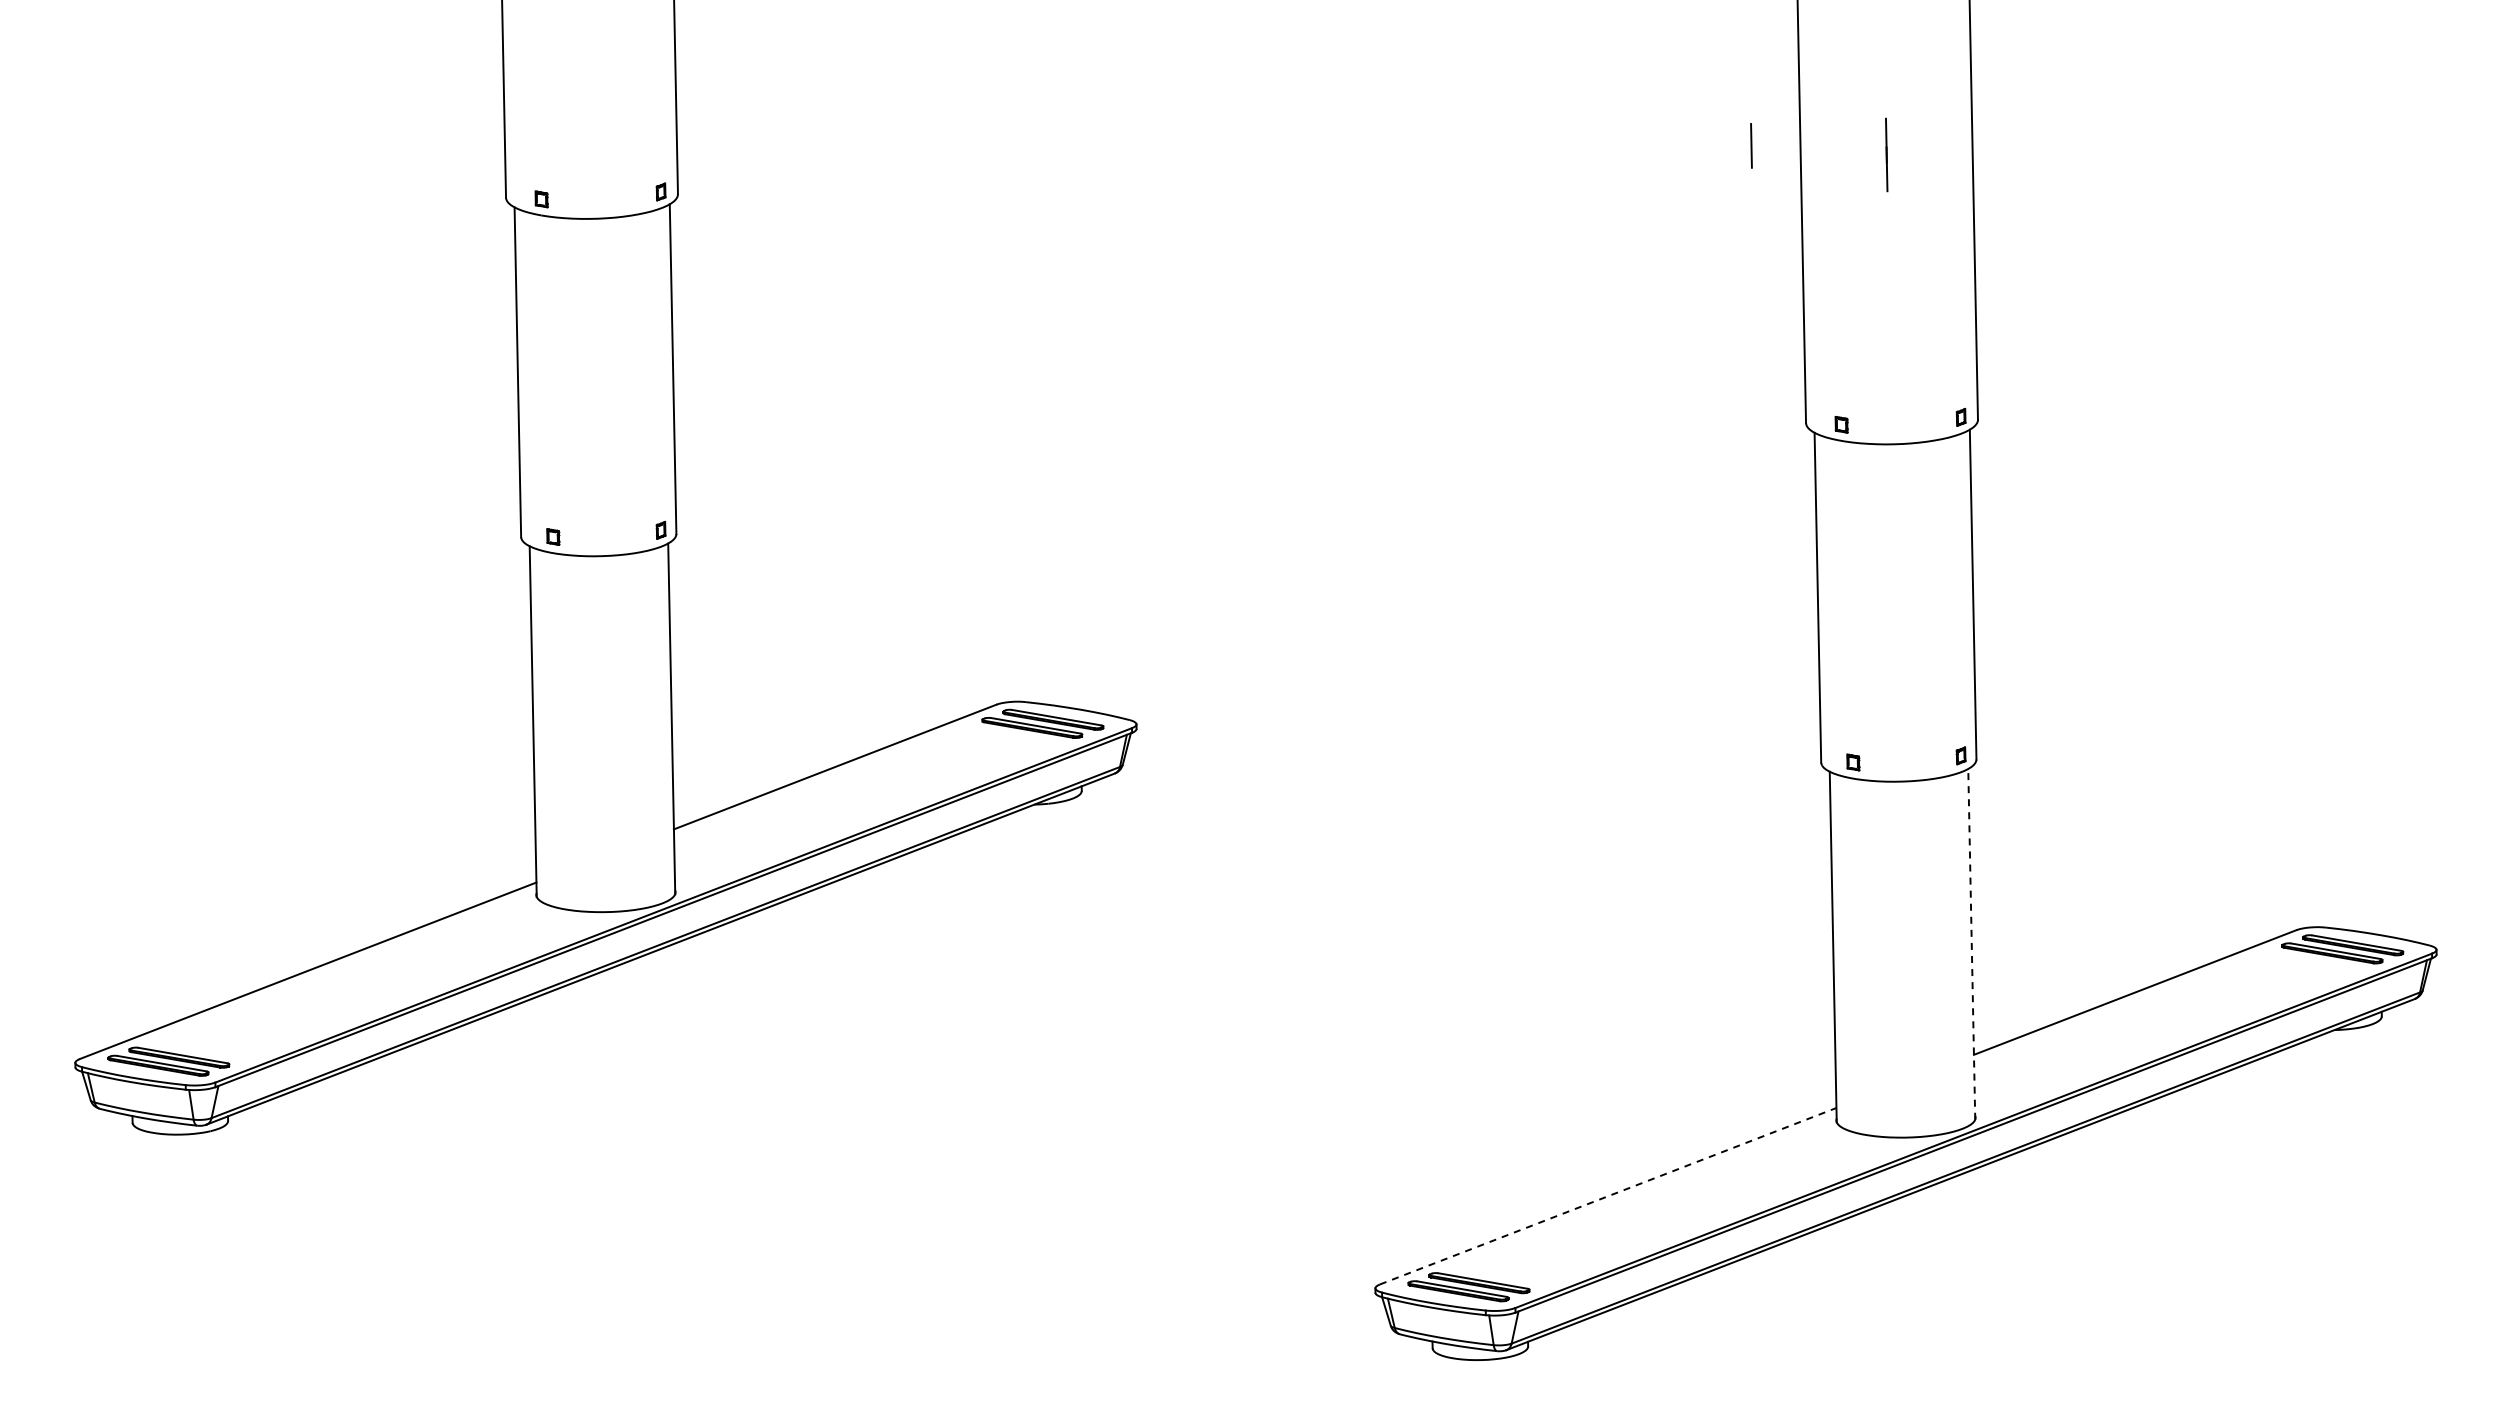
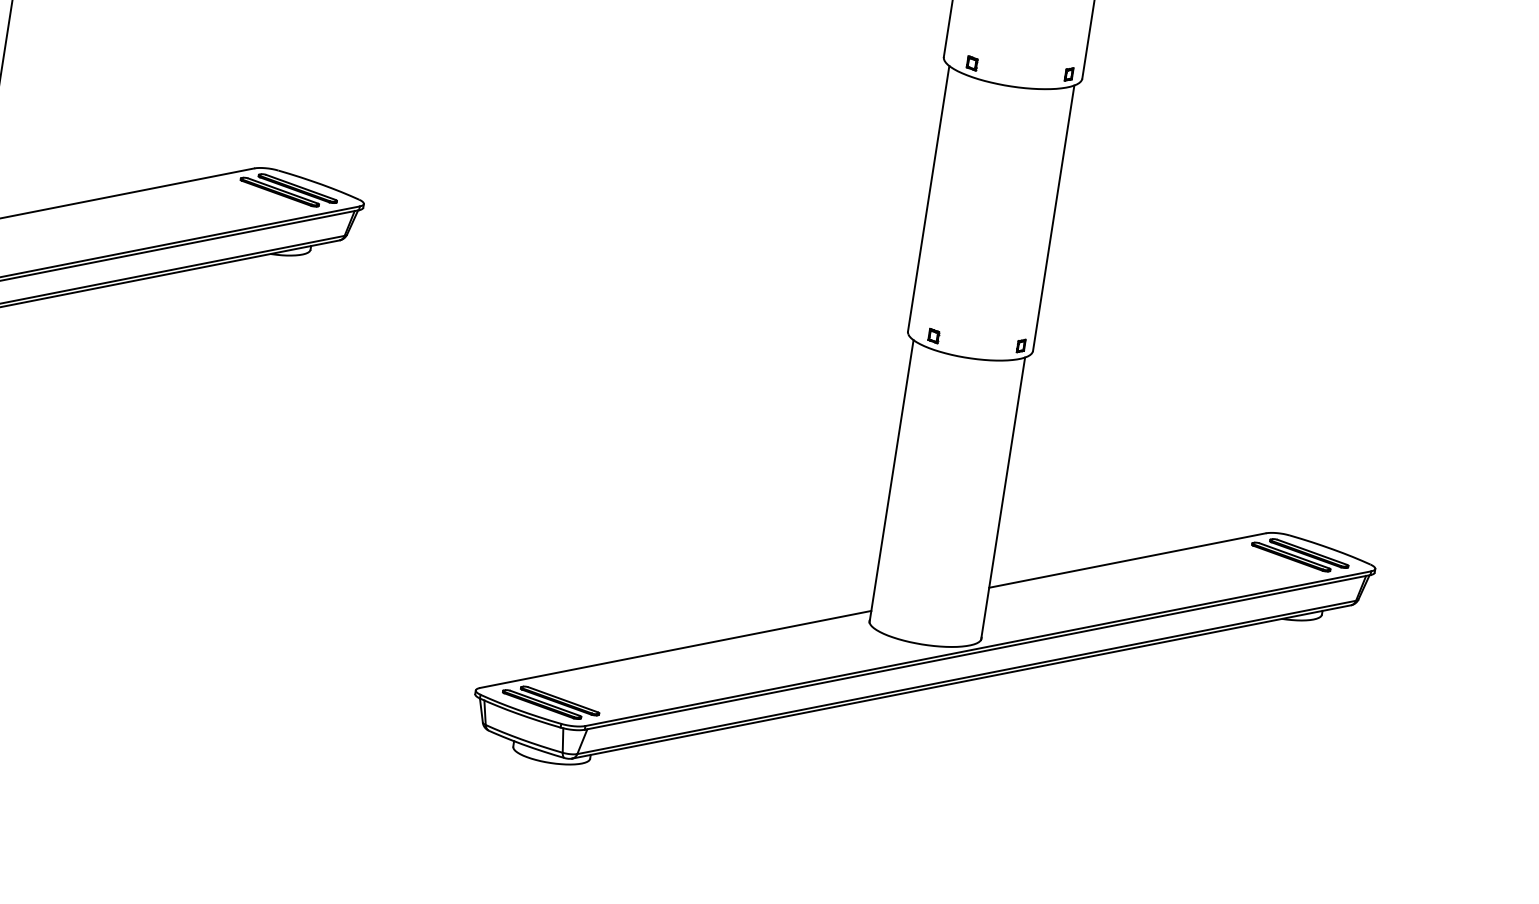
line: (1971, 943) -> (1003, 498), dashed -> solid
line: (1608, 1196) -> (675, 649), dashed -> solid

